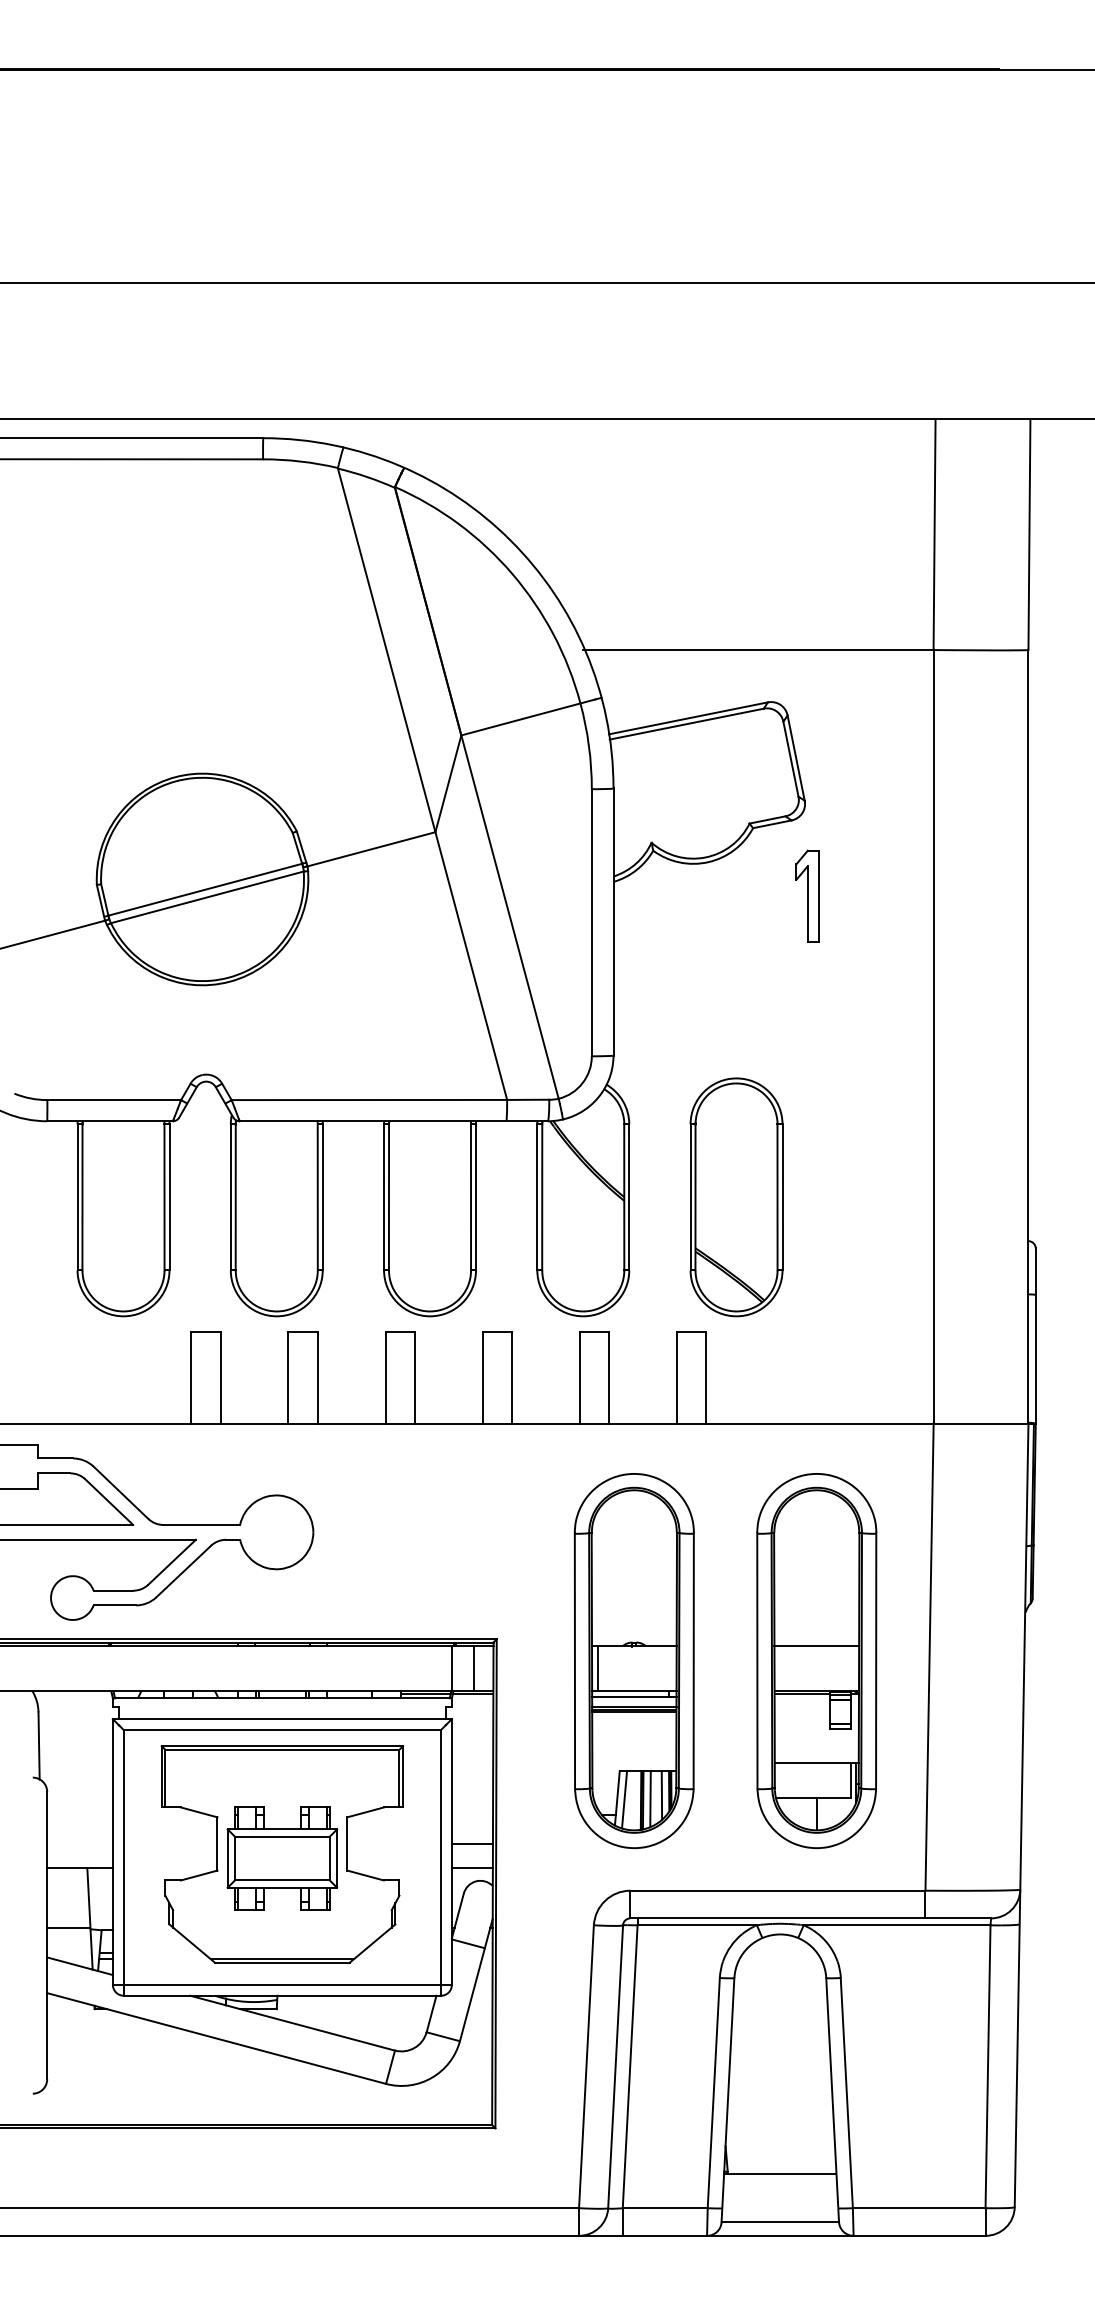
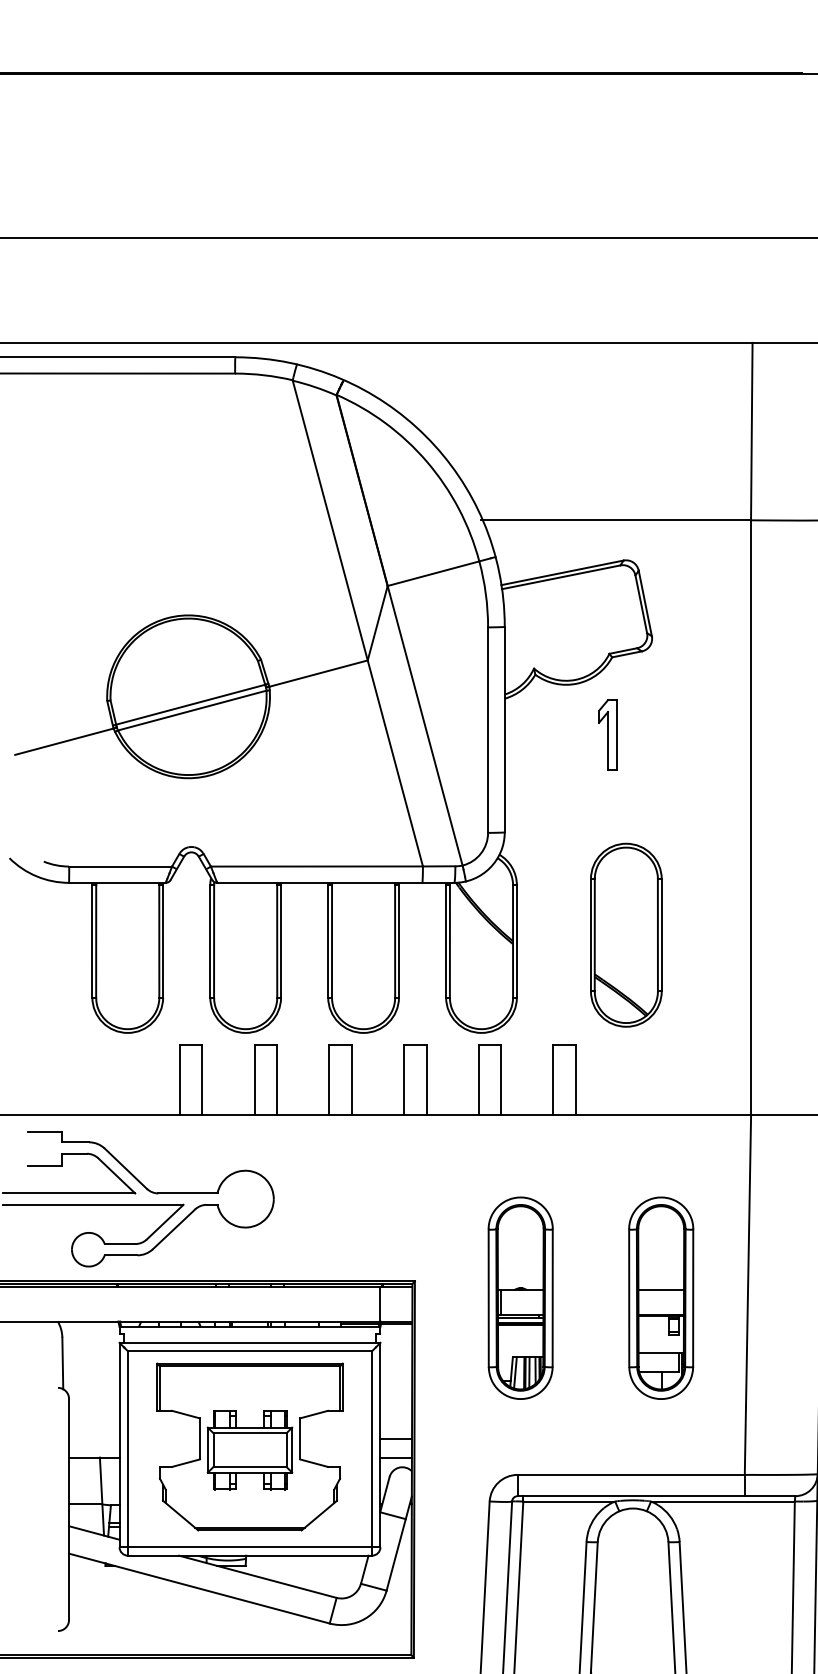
part: (807, 895) -> (607, 734), moved
part: (736, 1197) -> (626, 935), moved
part: (633, 1661) -> (520, 1298), size x0.7
part: (816, 1661) -> (660, 1298), size x0.7
line: (474, 1668) -> (397, 1303), removed

